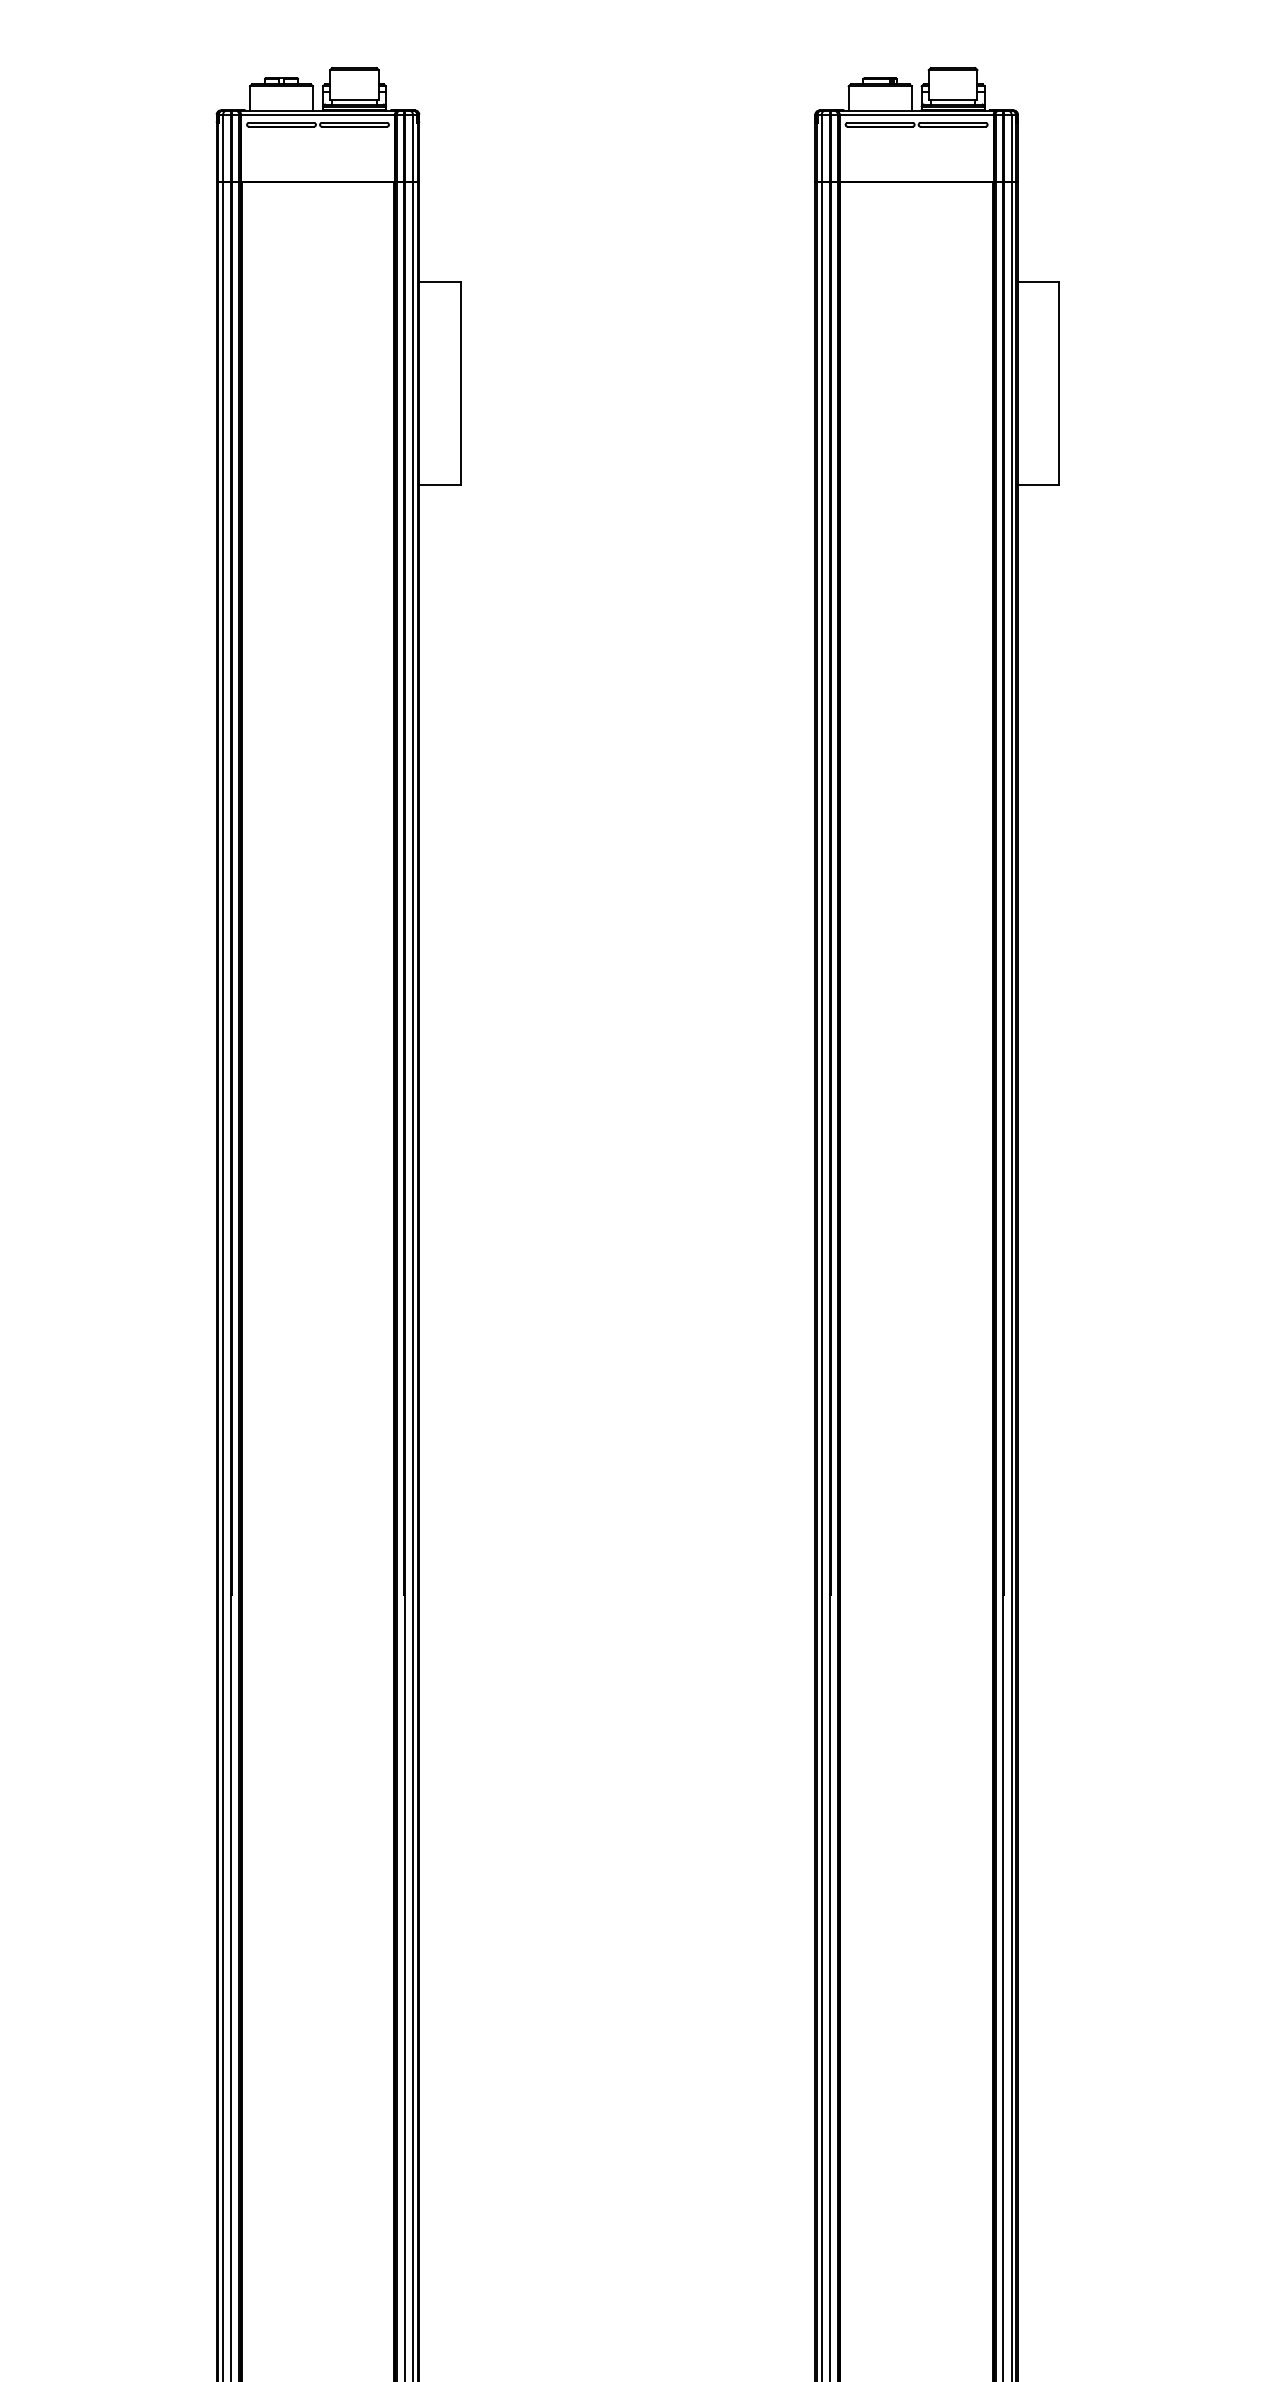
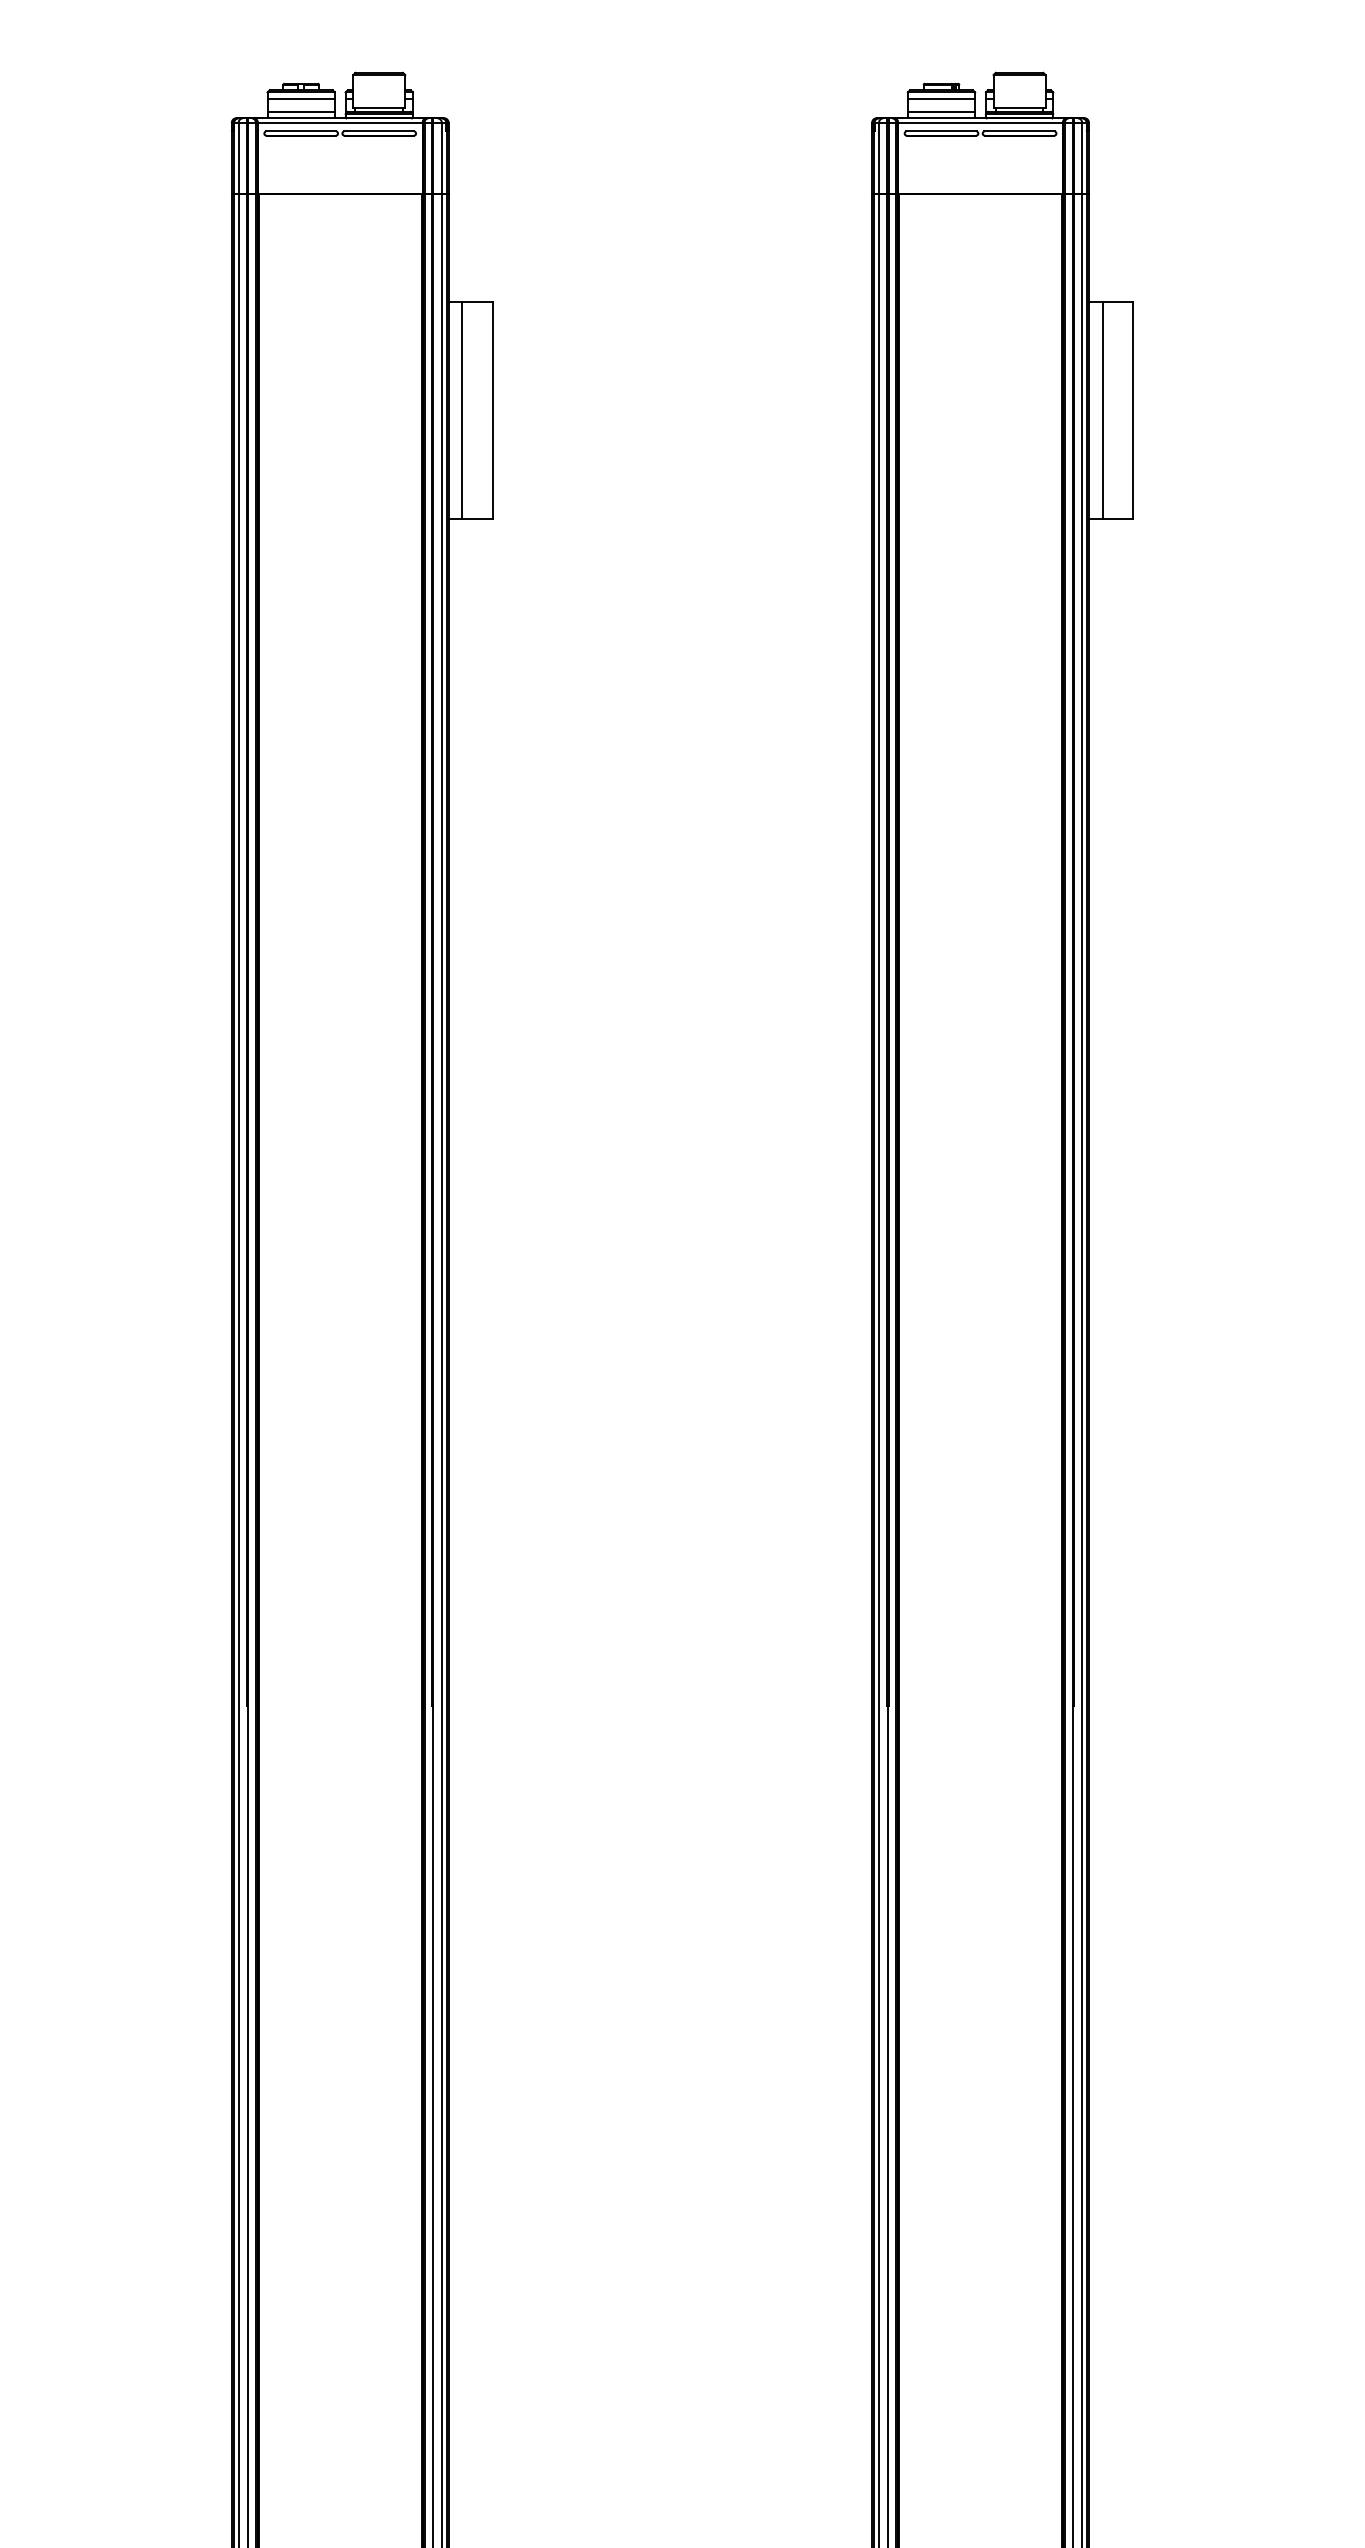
line: (280, 92) -> (300, 98), added
line: (880, 92) -> (941, 98), added
line: (280, 104) -> (300, 111), added
line: (880, 104) -> (941, 111), added
line: (432, 382) -> (462, 409), added
line: (1030, 382) -> (1102, 409), added

